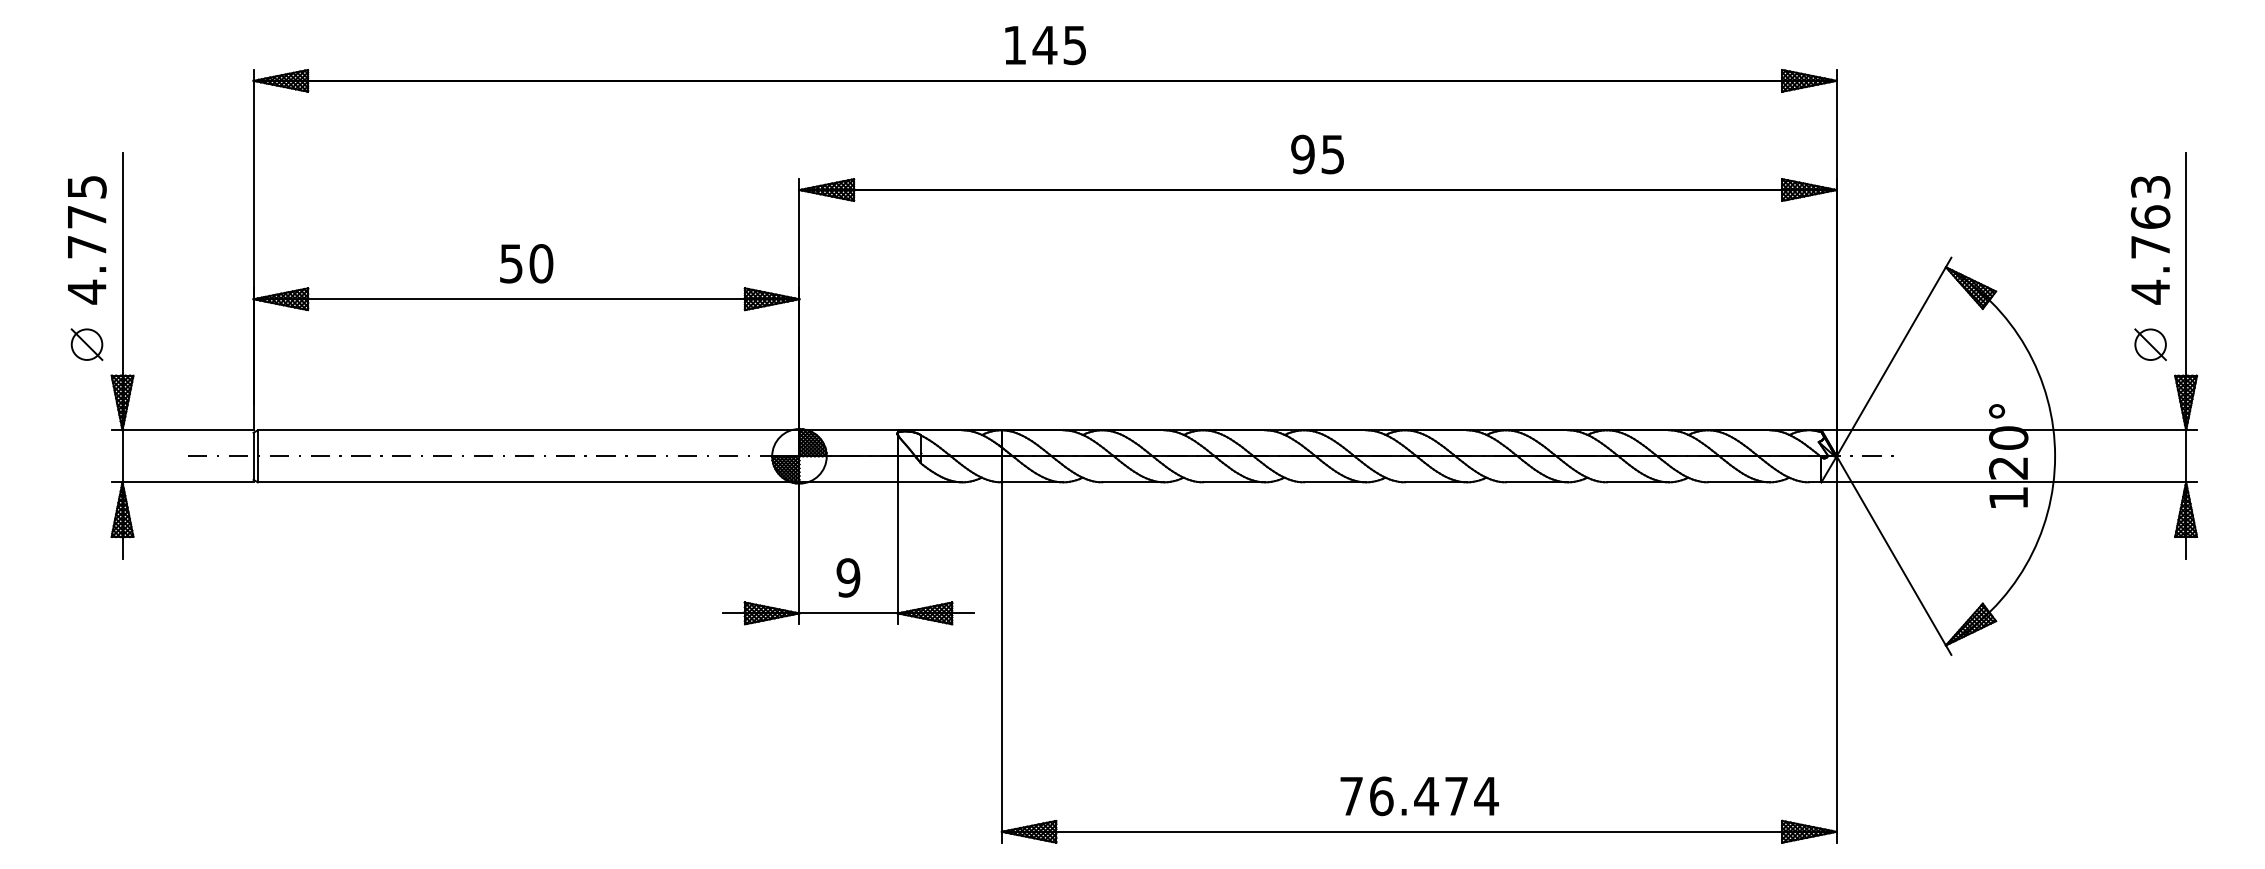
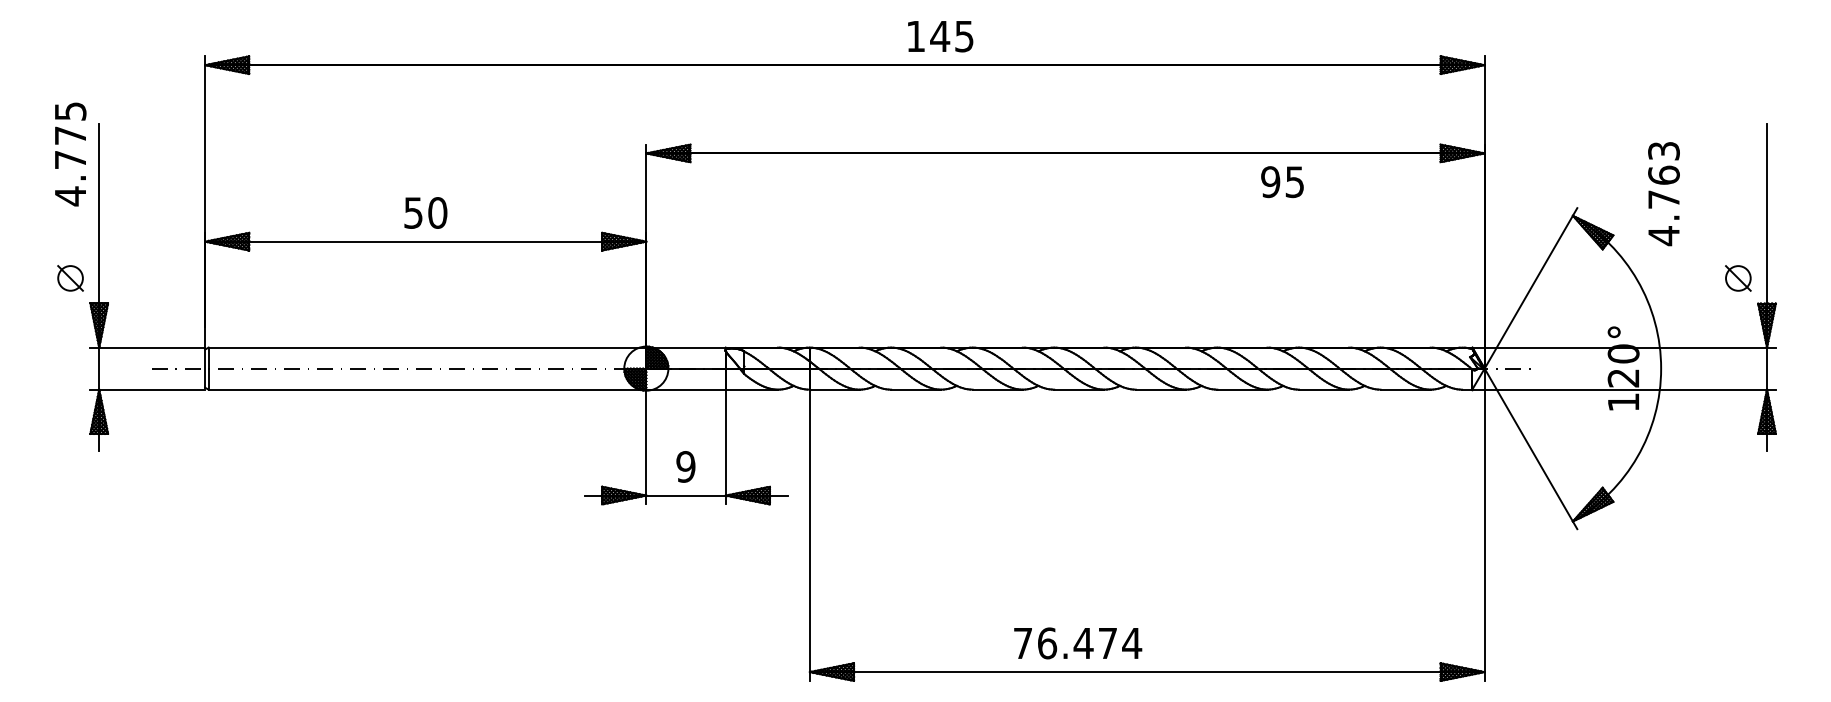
text: (1045, 45) -> (940, 36), moved
text: (1317, 154) -> (1282, 182), moved
text: (87, 240) -> (70, 154), moved
text: (2150, 240) -> (1663, 194), moved
text: (1419, 796) -> (1077, 643), moved

